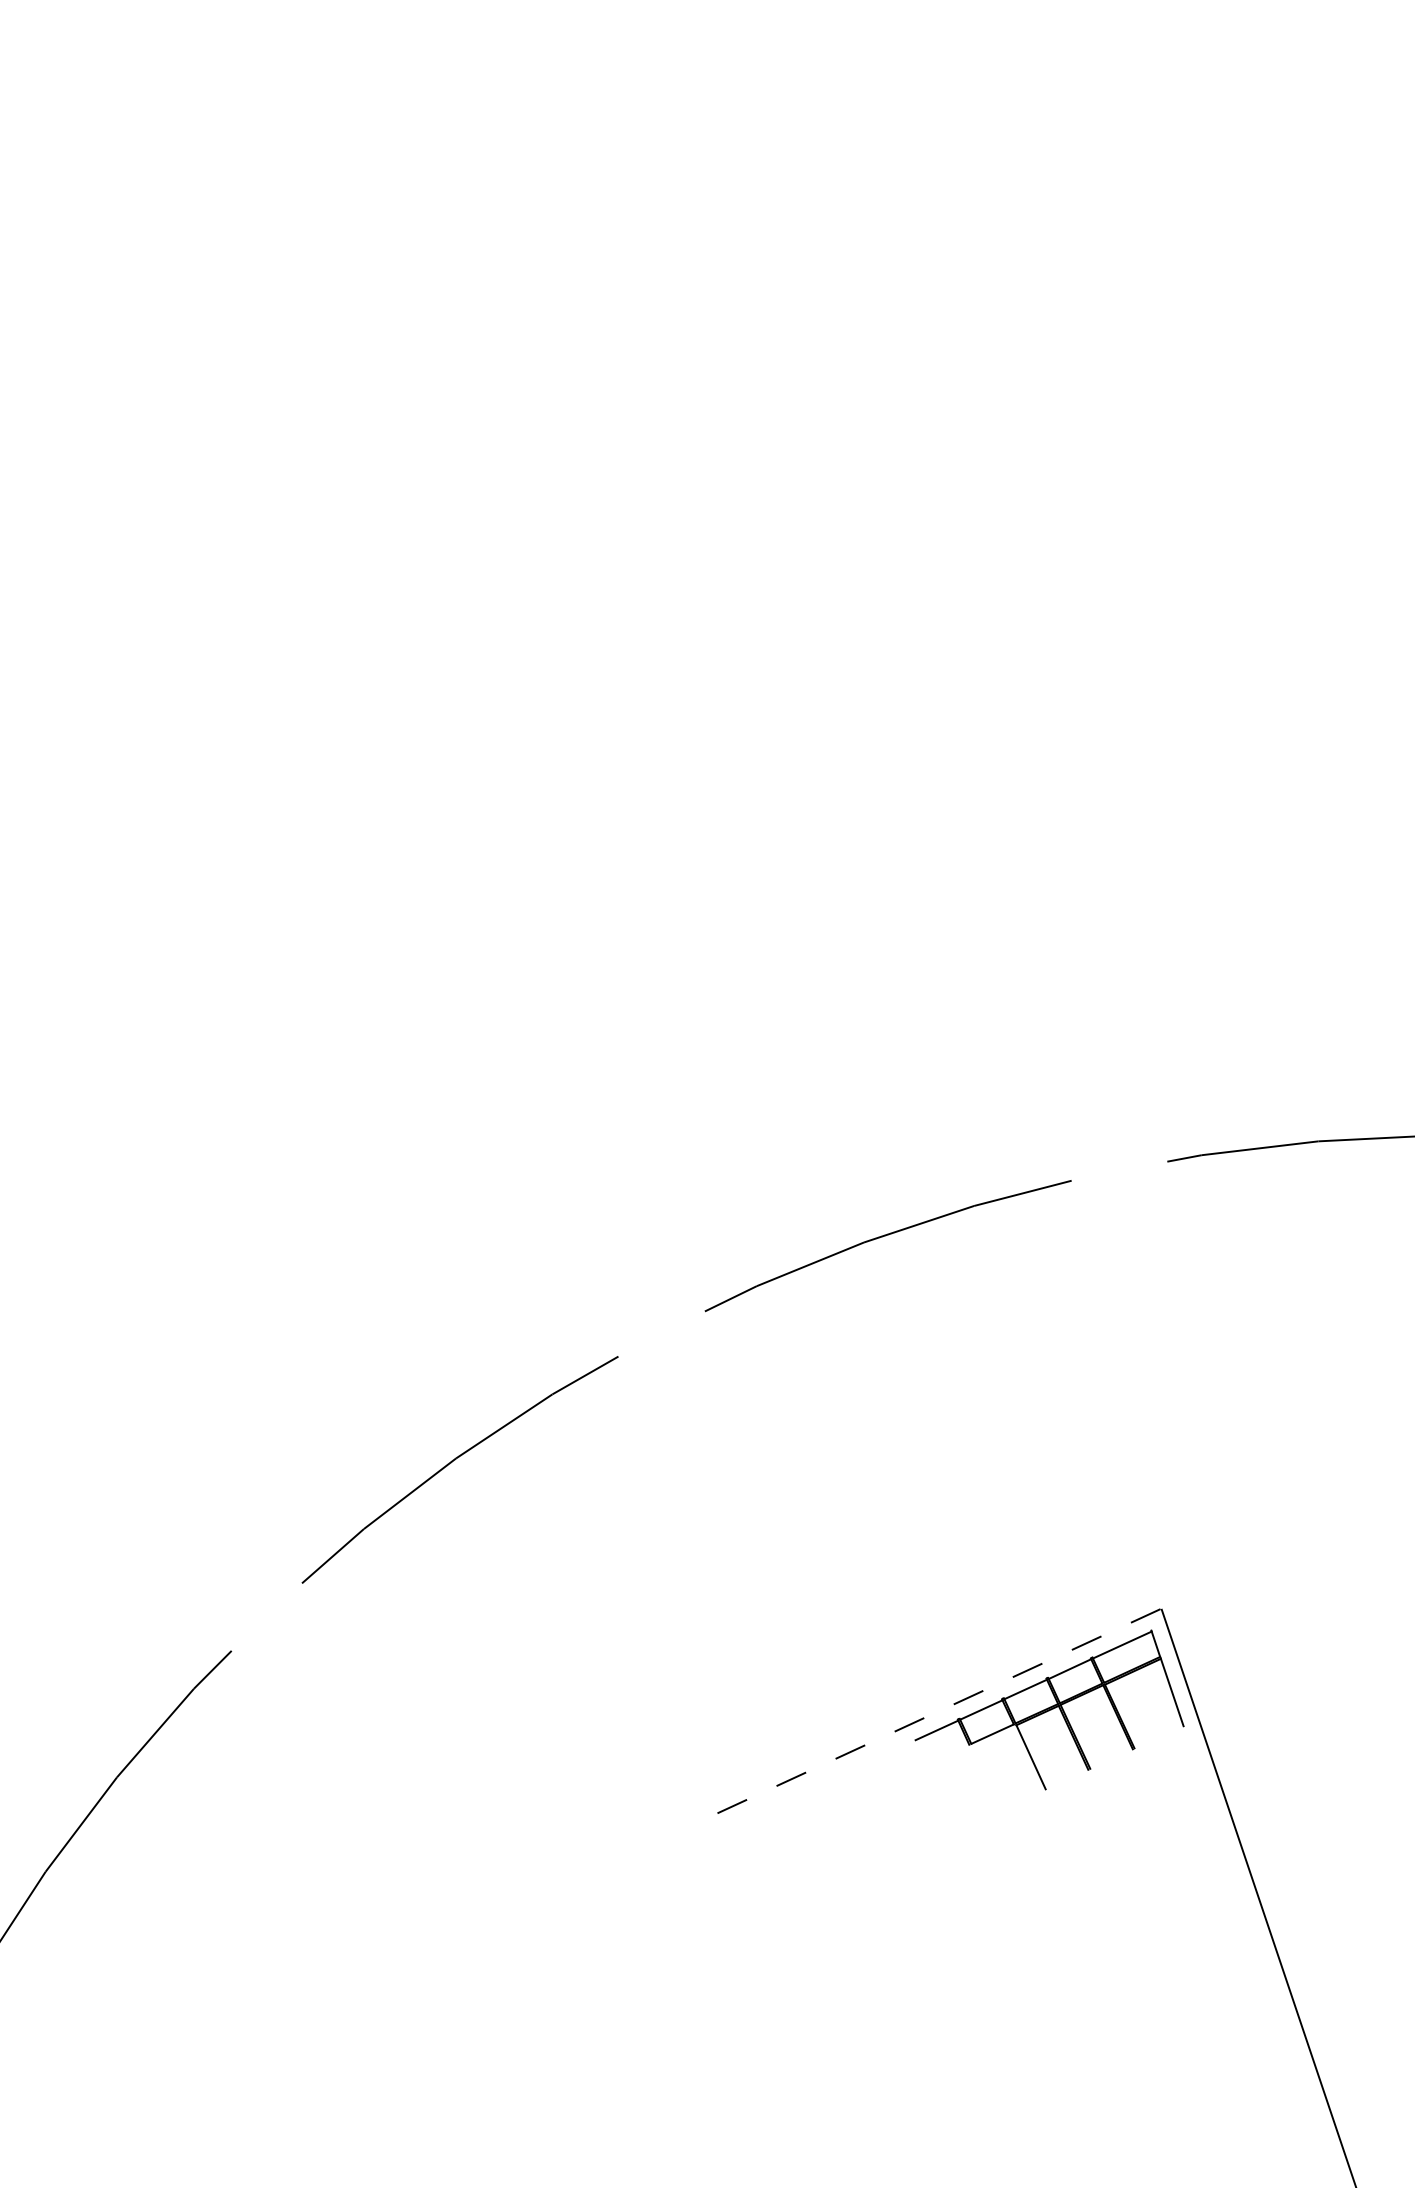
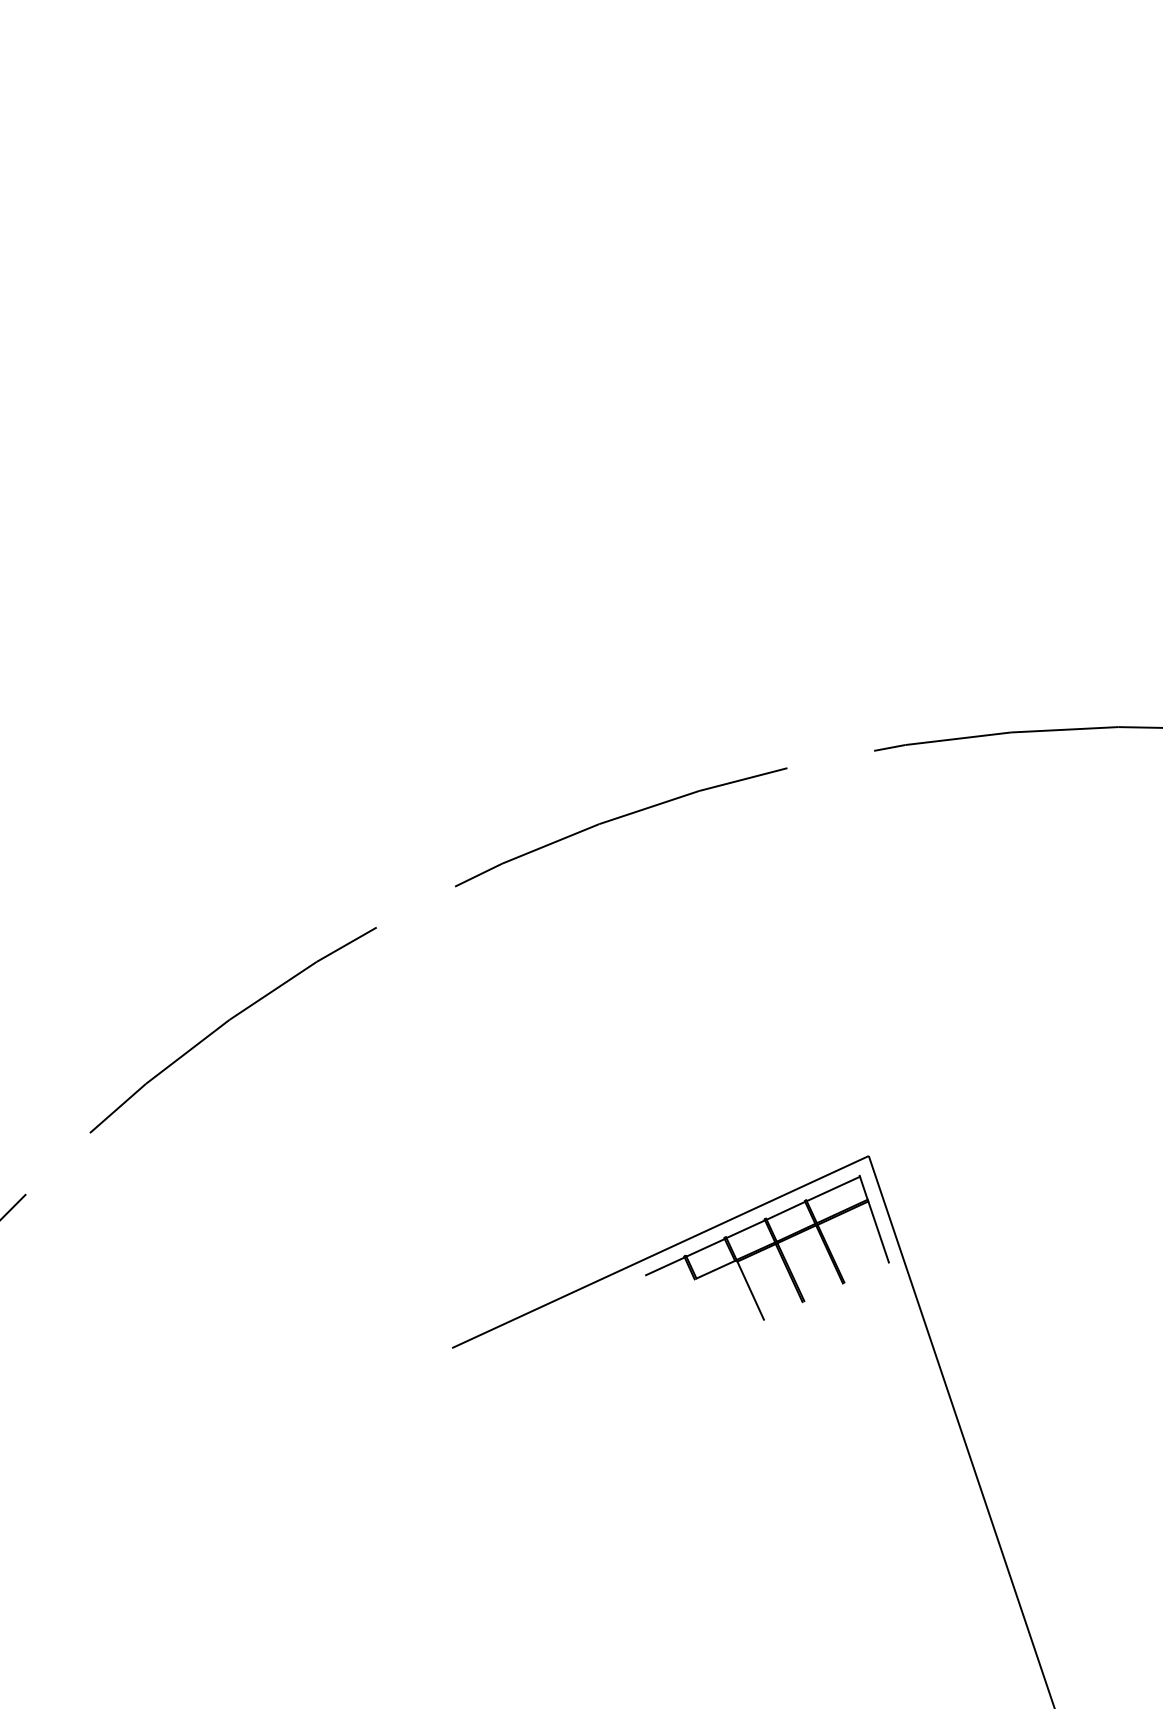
line: (931, 1714) -> (660, 1251), dashed -> solid

